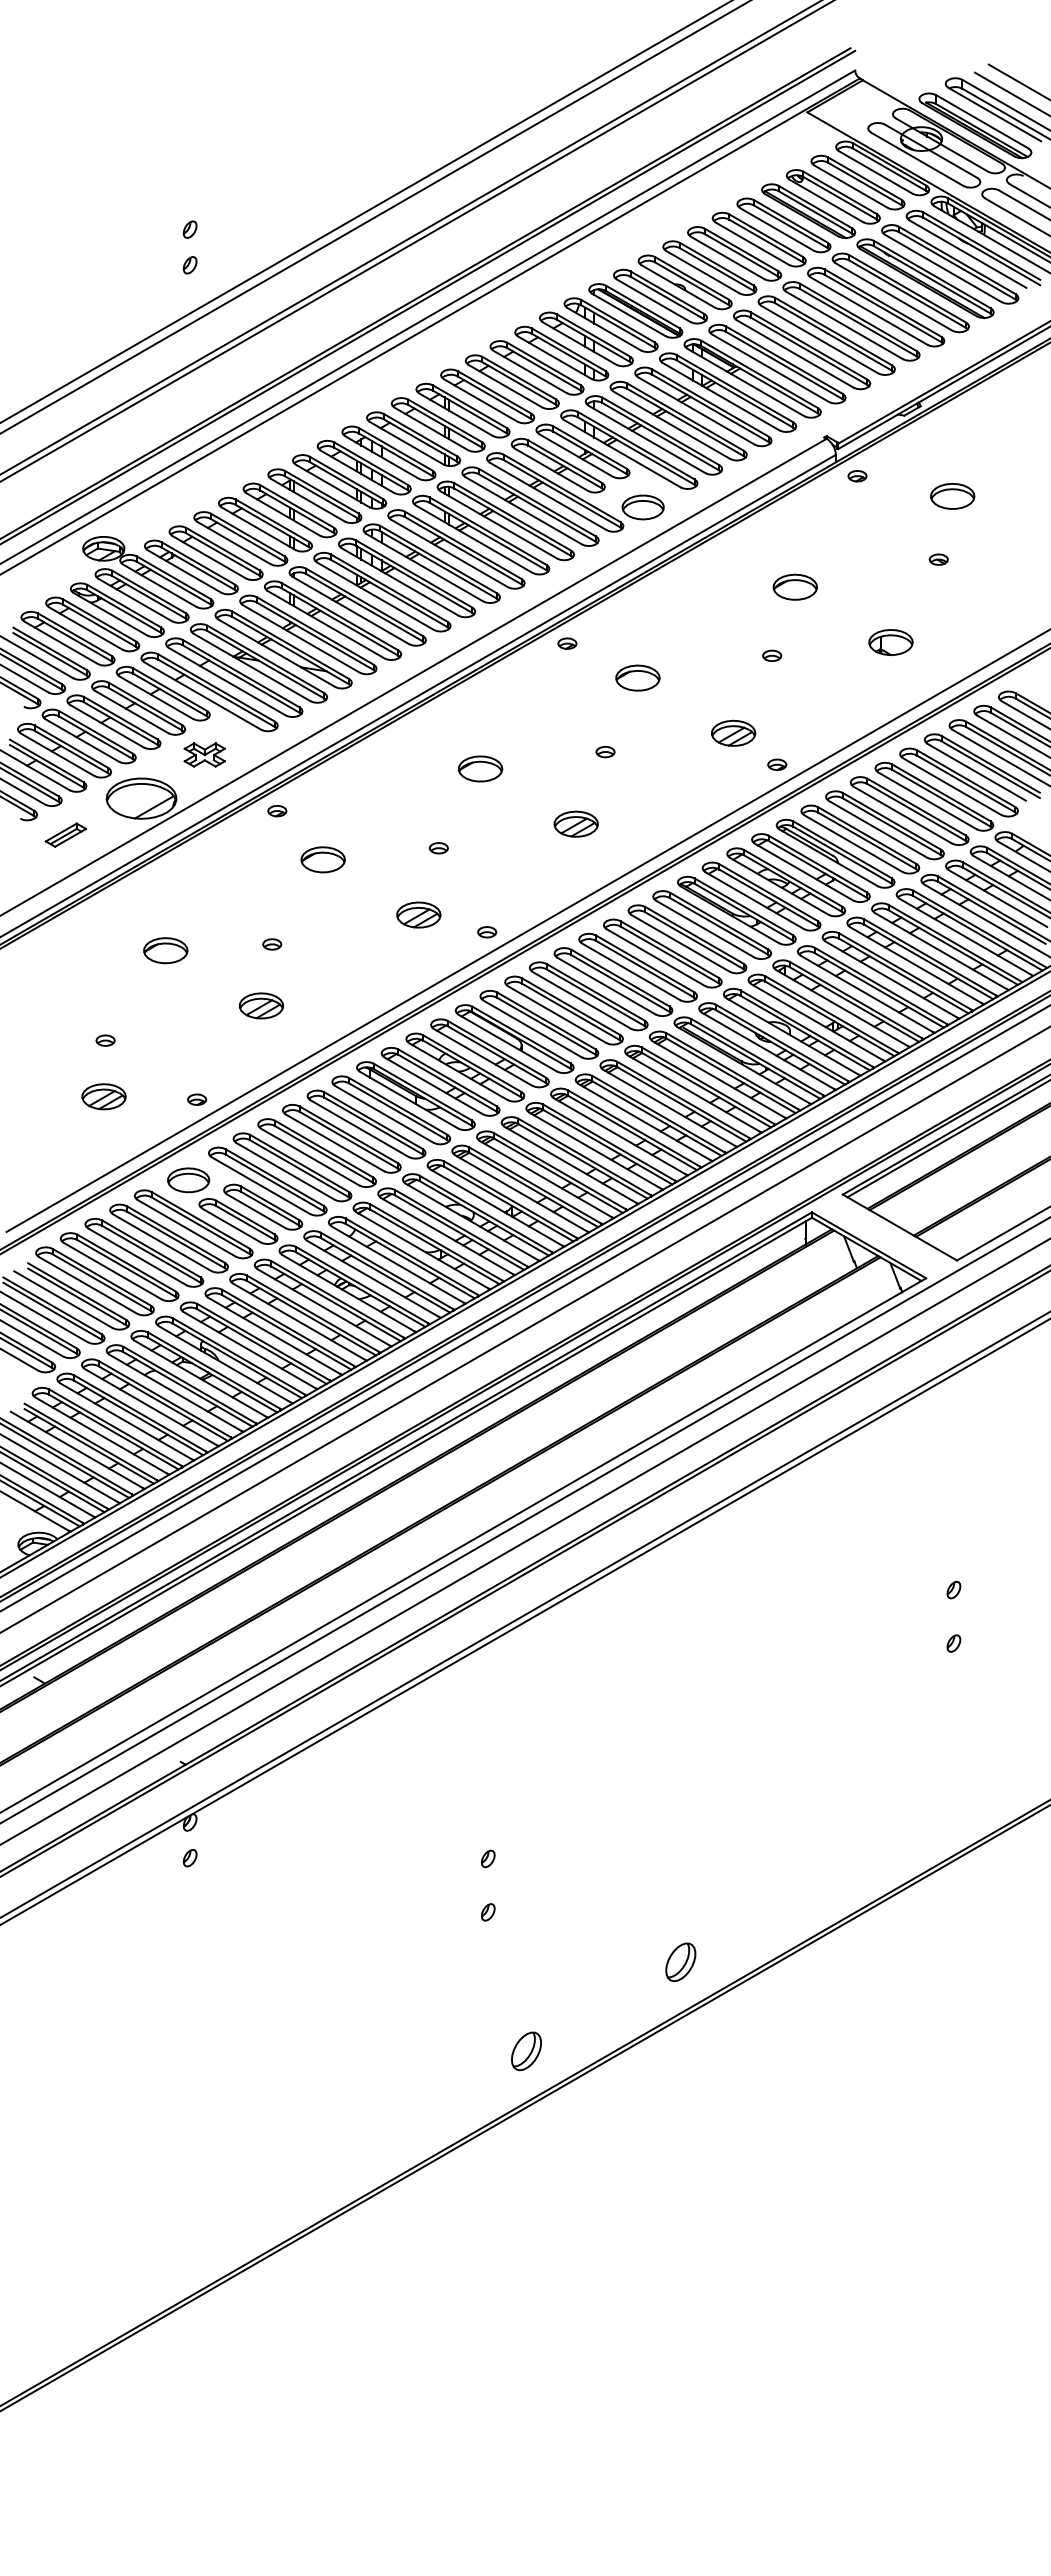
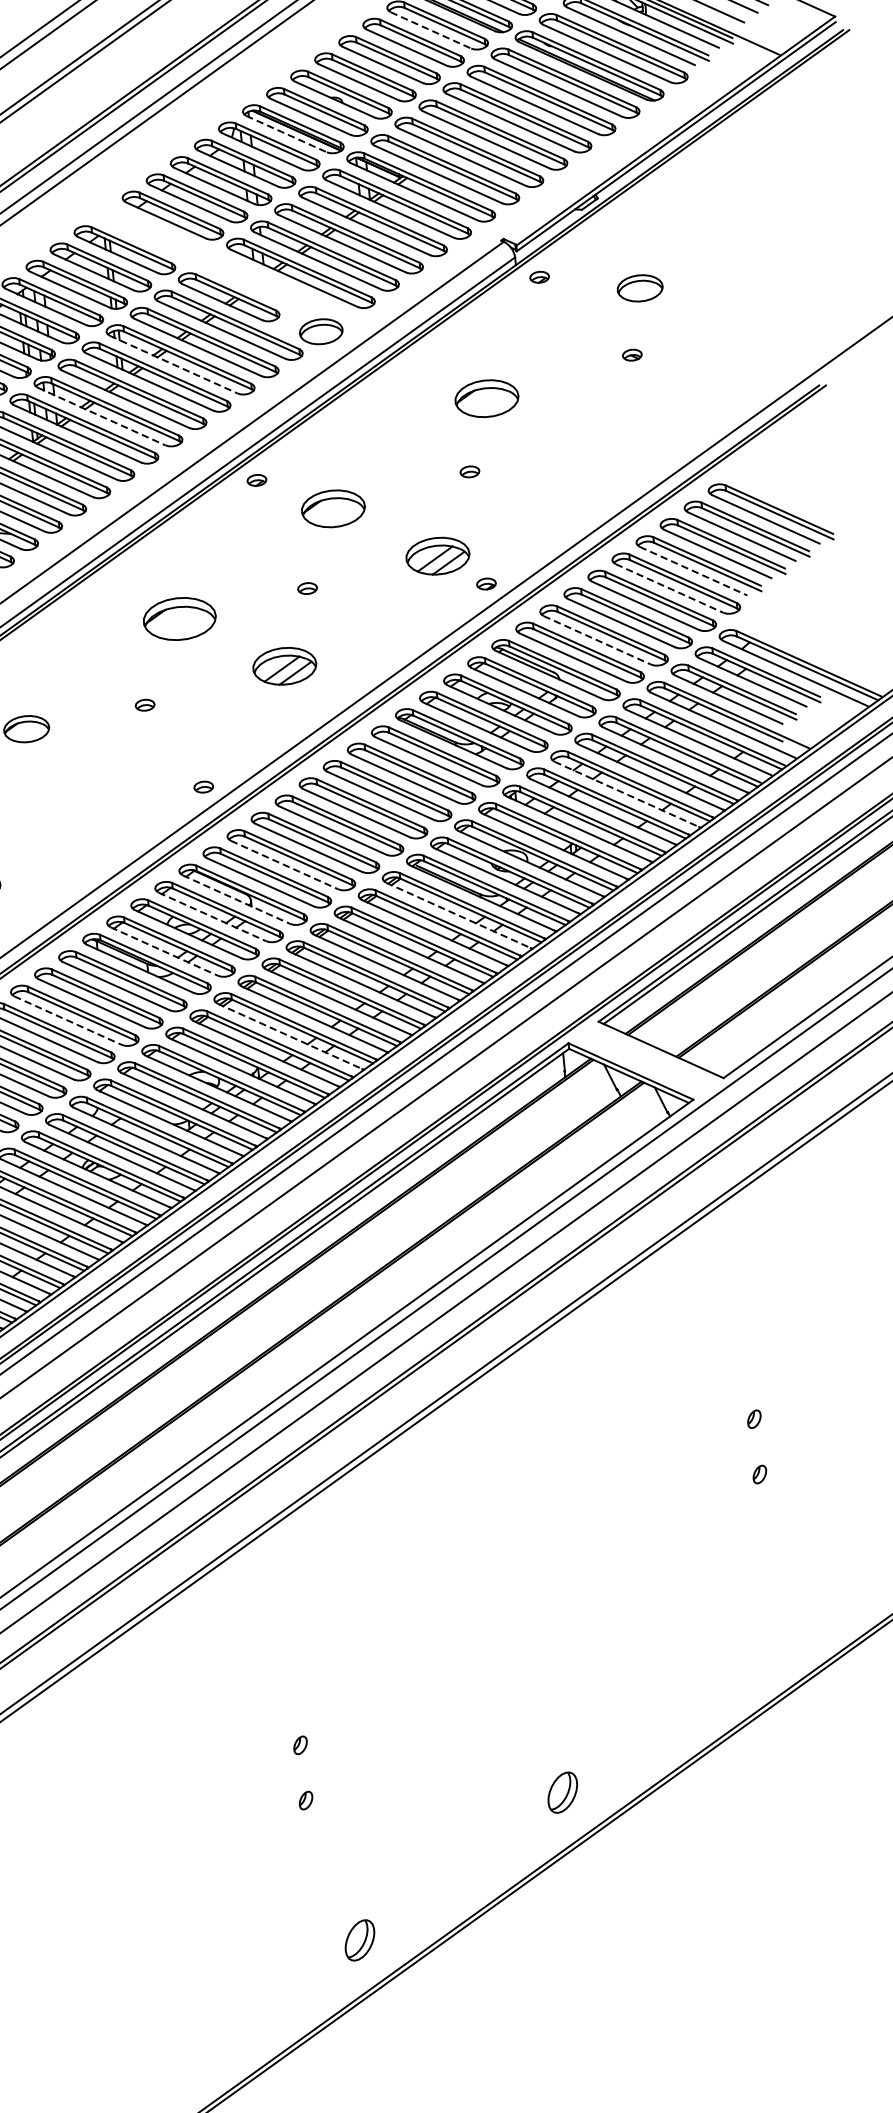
line: (776, 229) -> (430, 30), solid -> dashed
line: (628, 314) -> (286, 133), solid -> dashed
part: (535, 423) -> (201, 256), removed
line: (499, 525) -> (174, 365), solid -> dashed
line: (425, 567) -> (102, 416), solid -> dashed
part: (794, 586) -> (485, 397), size x1.4
part: (890, 642) -> (590, 445), removed
part: (637, 677) -> (332, 508), size x1.4
part: (733, 732) -> (437, 555), size x1.4
part: (480, 768) -> (179, 618), size x1.6
line: (976, 772) -> (693, 571), solid -> dashed
line: (952, 786) -> (669, 588), solid -> dashed
part: (575, 823) -> (283, 665), size x1.4
line: (878, 829) -> (597, 640), solid -> dashed
part: (418, 914) -> (130, 775), removed
line: (891, 979) -> (626, 794), solid -> dashed
line: (557, 1014) -> (284, 864), solid -> dashed
line: (507, 1043) -> (236, 900), solid -> dashed
line: (483, 1057) -> (212, 917), solid -> dashed
line: (719, 1079) -> (459, 915), solid -> dashed
line: (433, 1085) -> (164, 951), solid -> dashed
line: (334, 1142) -> (67, 1020), solid -> dashed
line: (546, 1179) -> (290, 1036), solid -> dashed
part: (680, 1962) -> (562, 1792), moved

